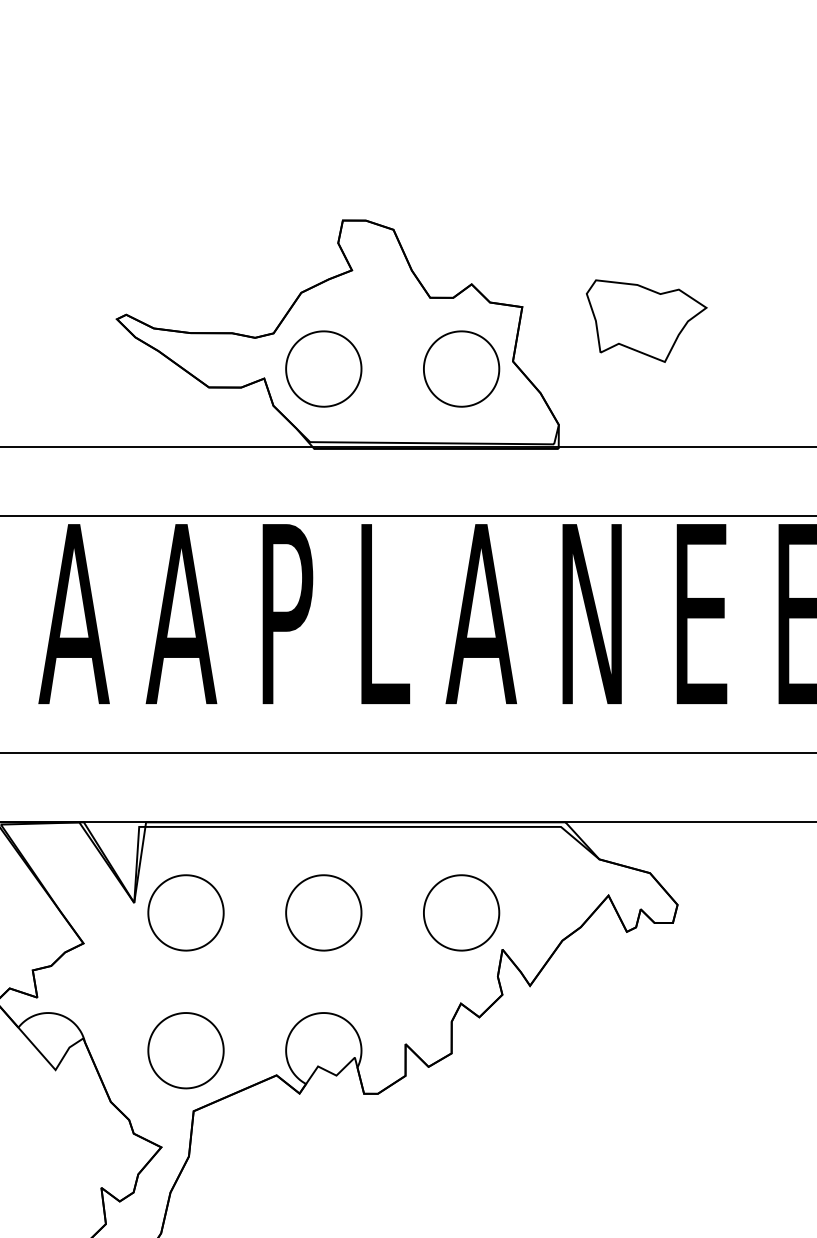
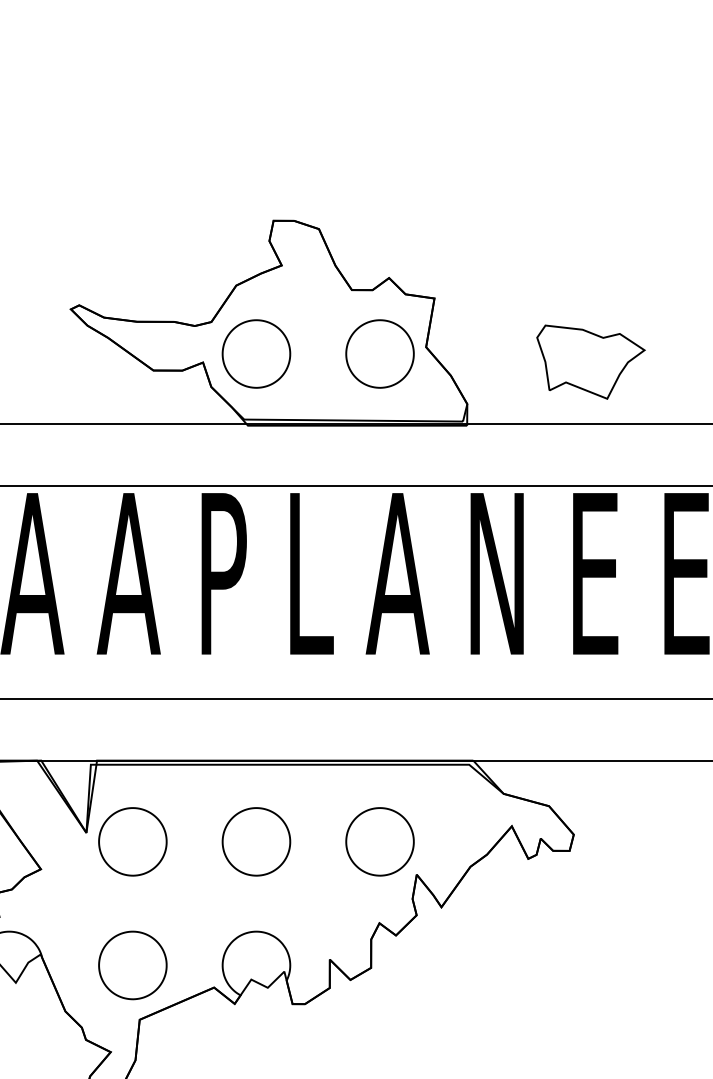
part: (646, 320) -> (590, 361), moved

